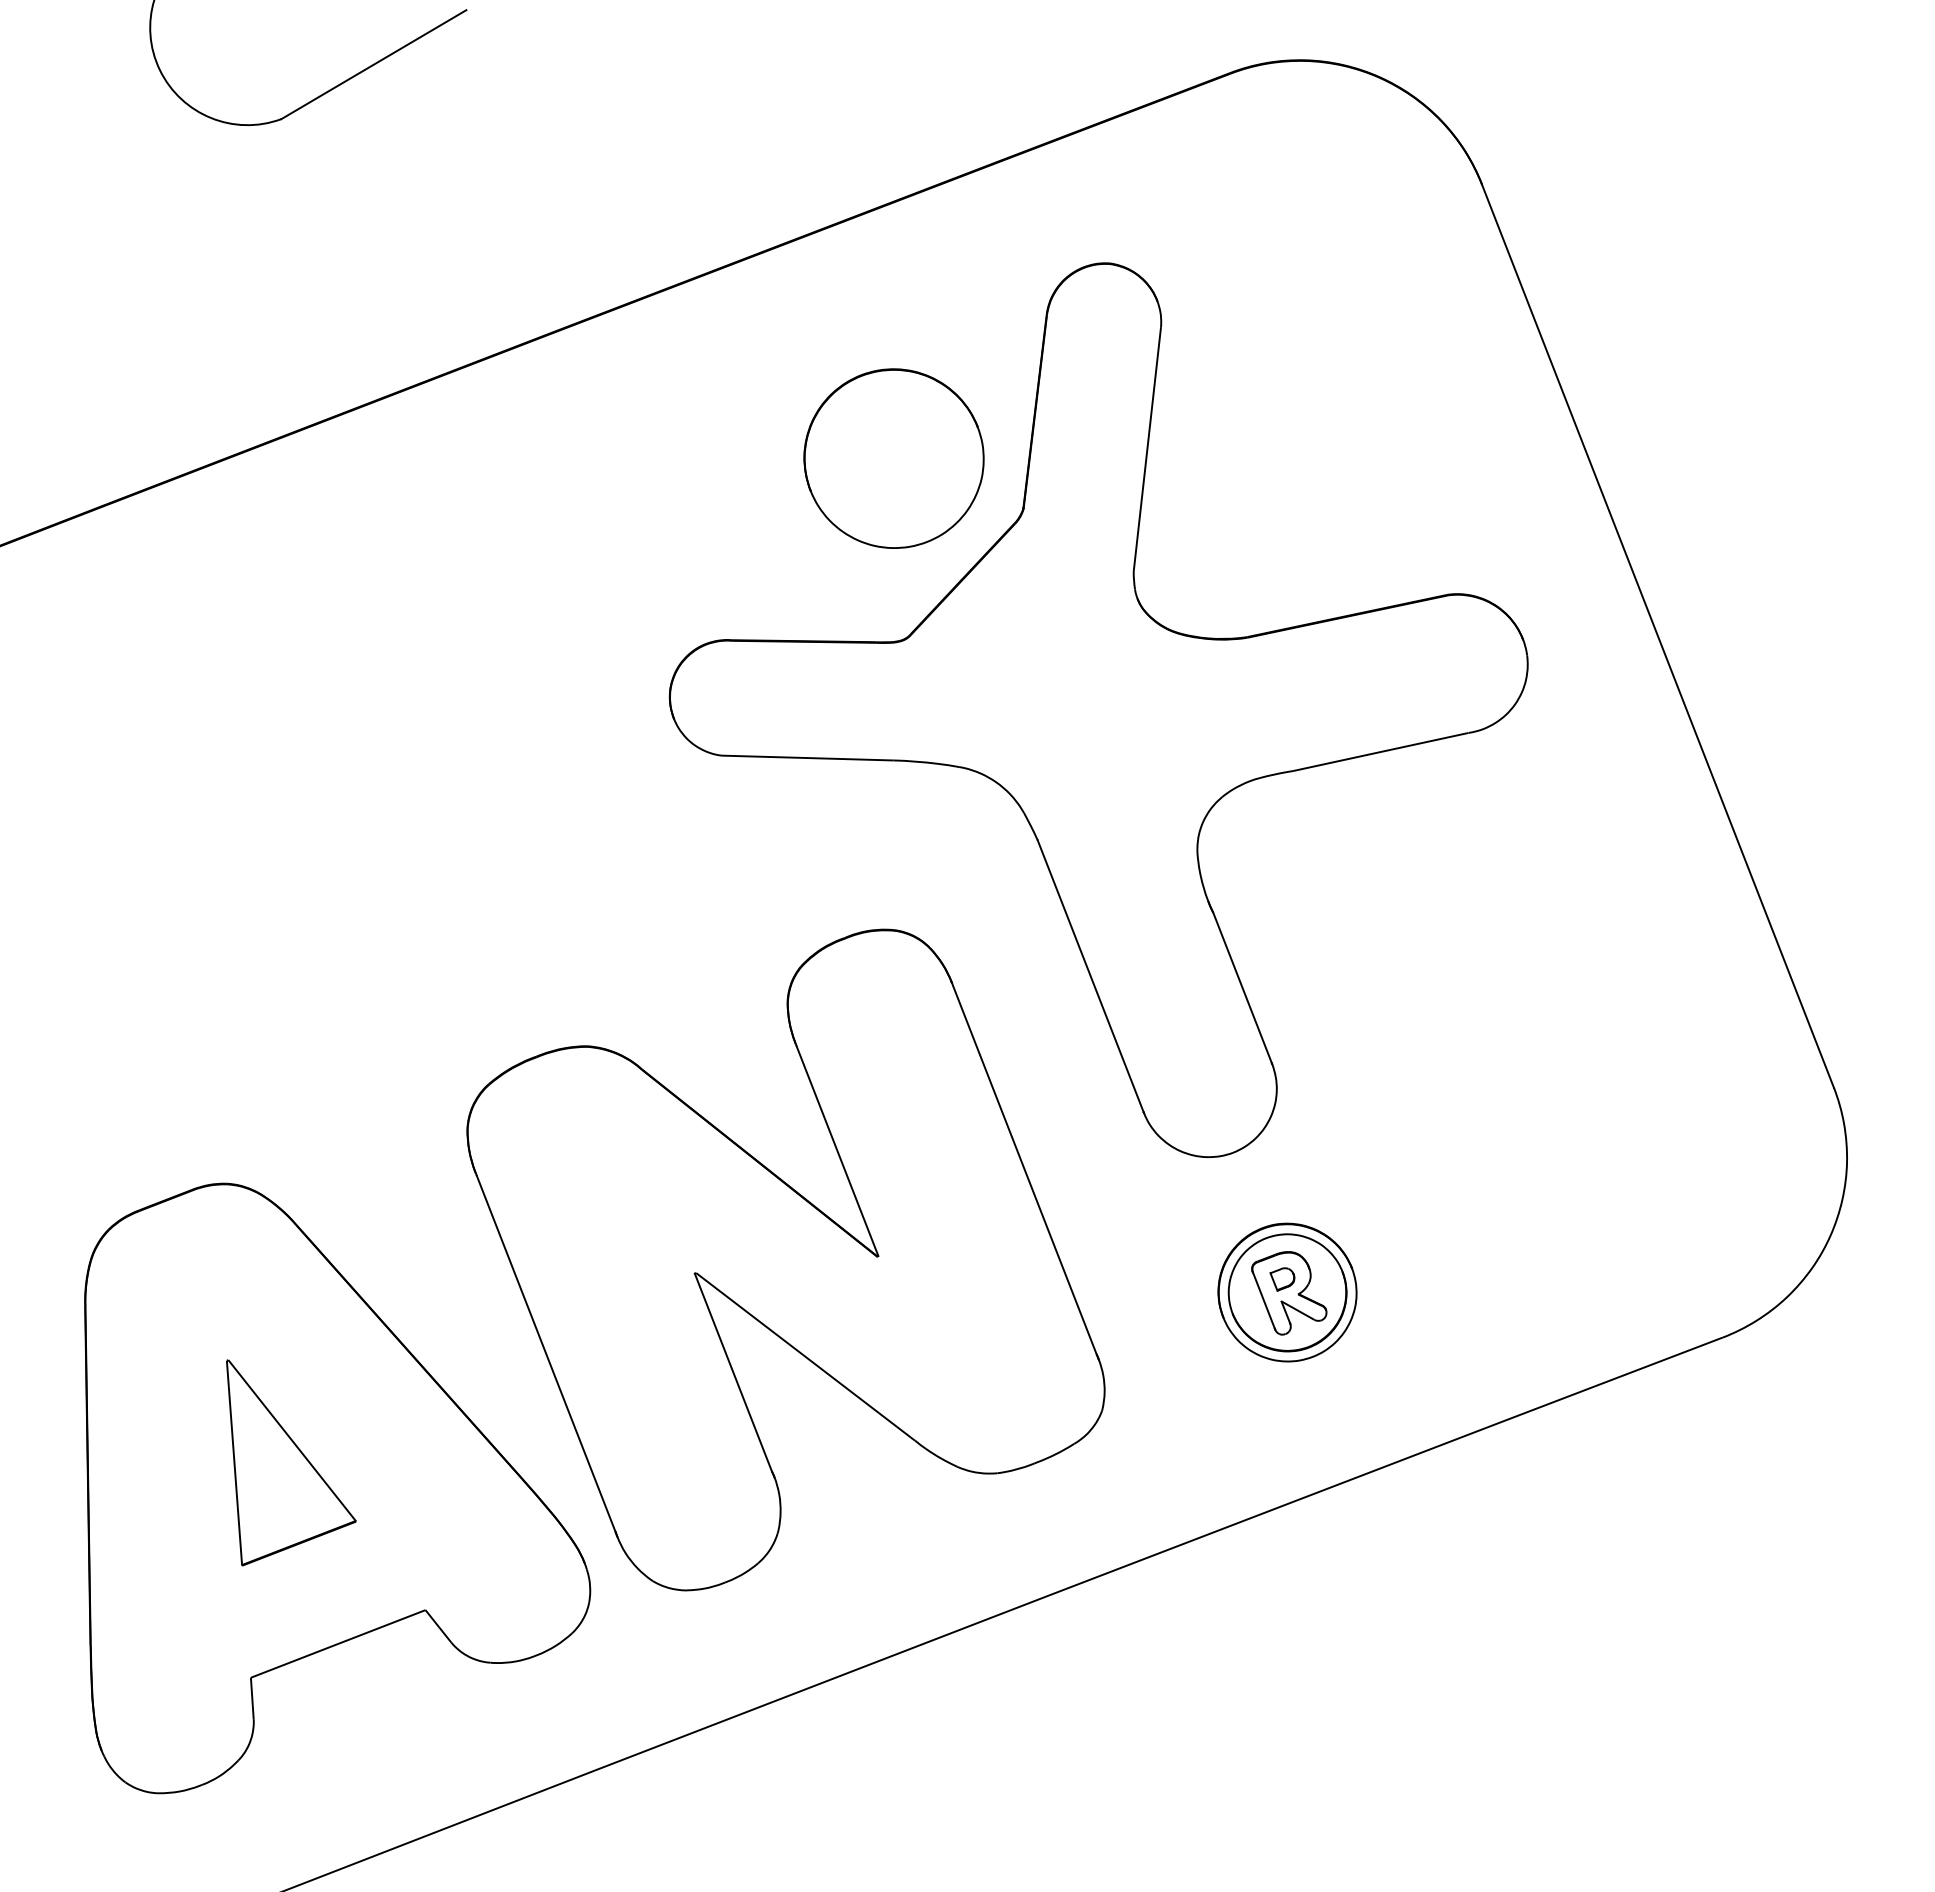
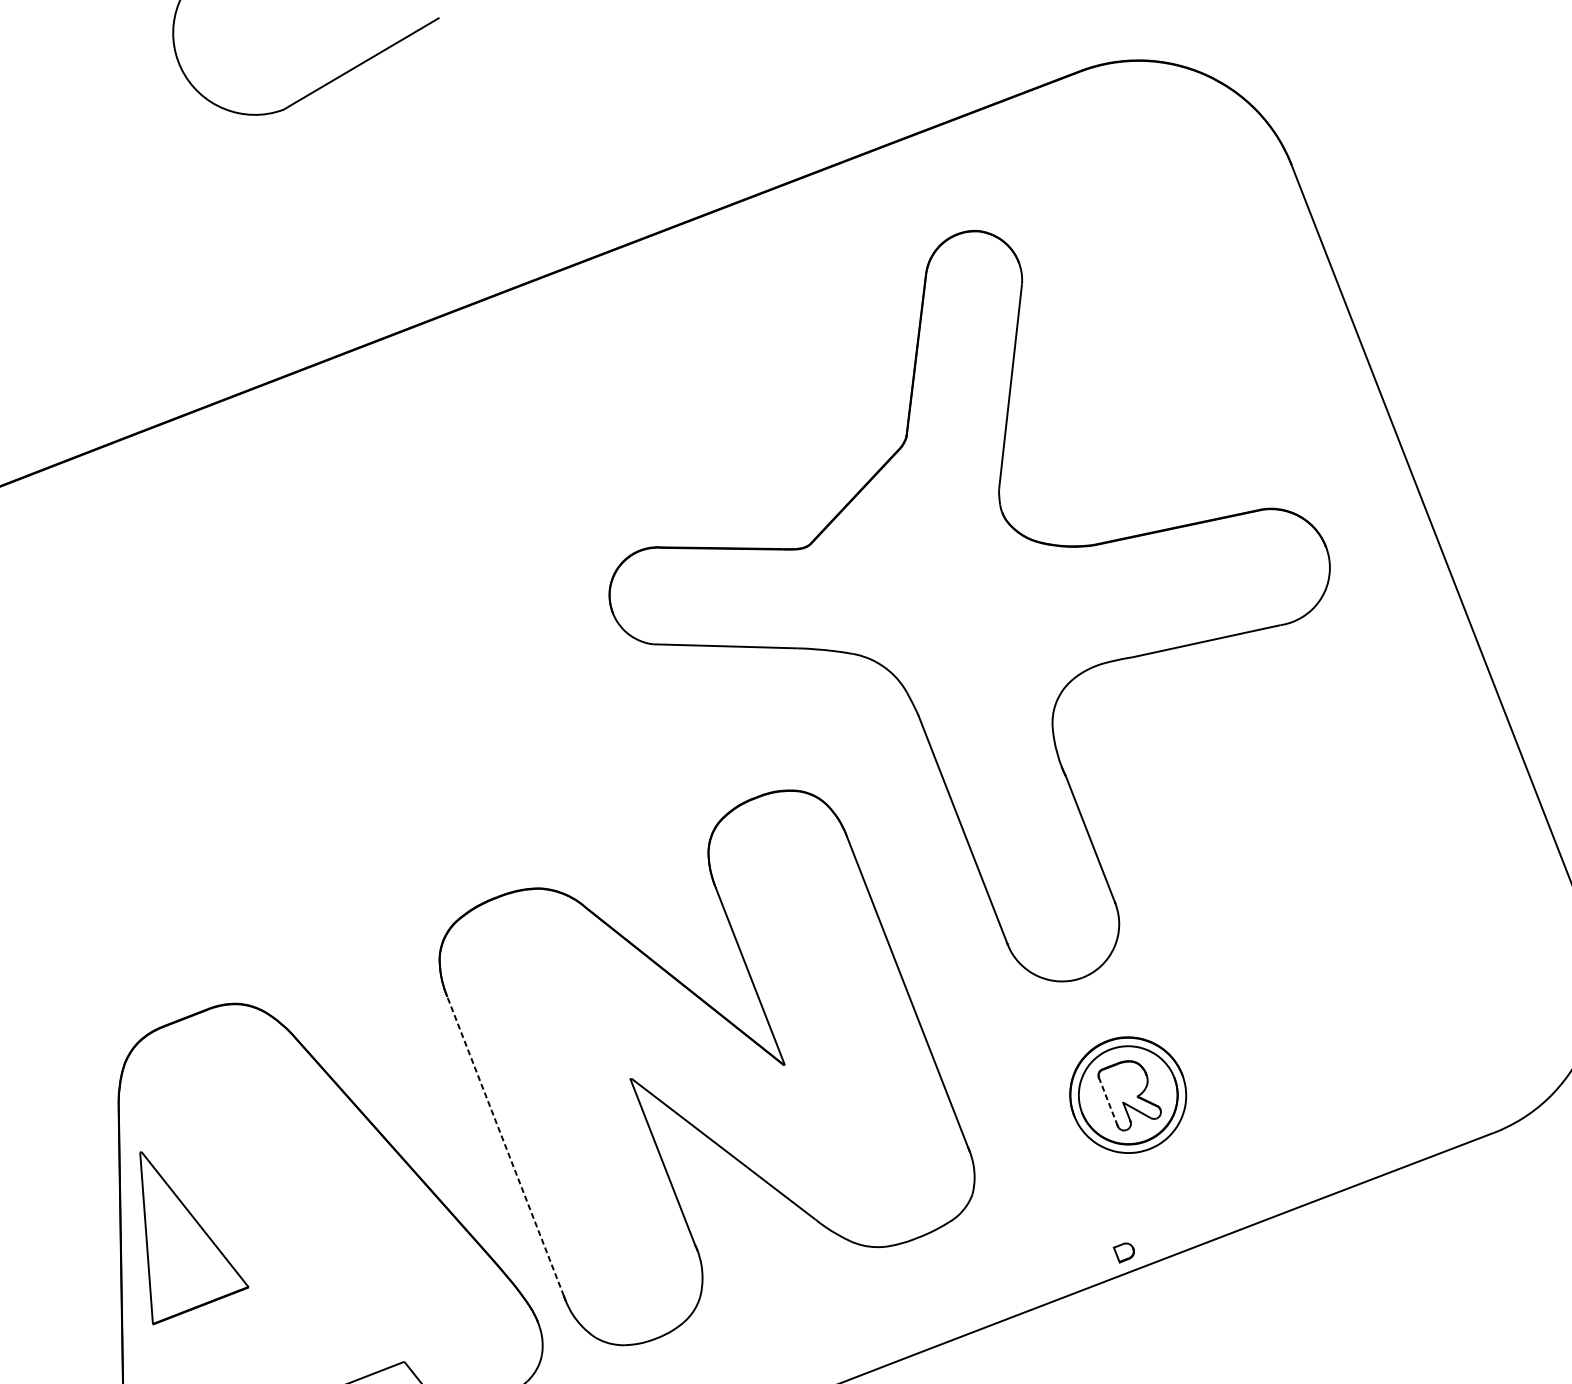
part: (893, 458) -> (797, 394), removed
part: (1282, 1279) -> (1123, 1252), moved
line: (1263, 1300) -> (1108, 1101), solid -> dashed
line: (546, 1353) -> (505, 1146), solid -> dashed
part: (291, 1462) -> (194, 1237), moved

